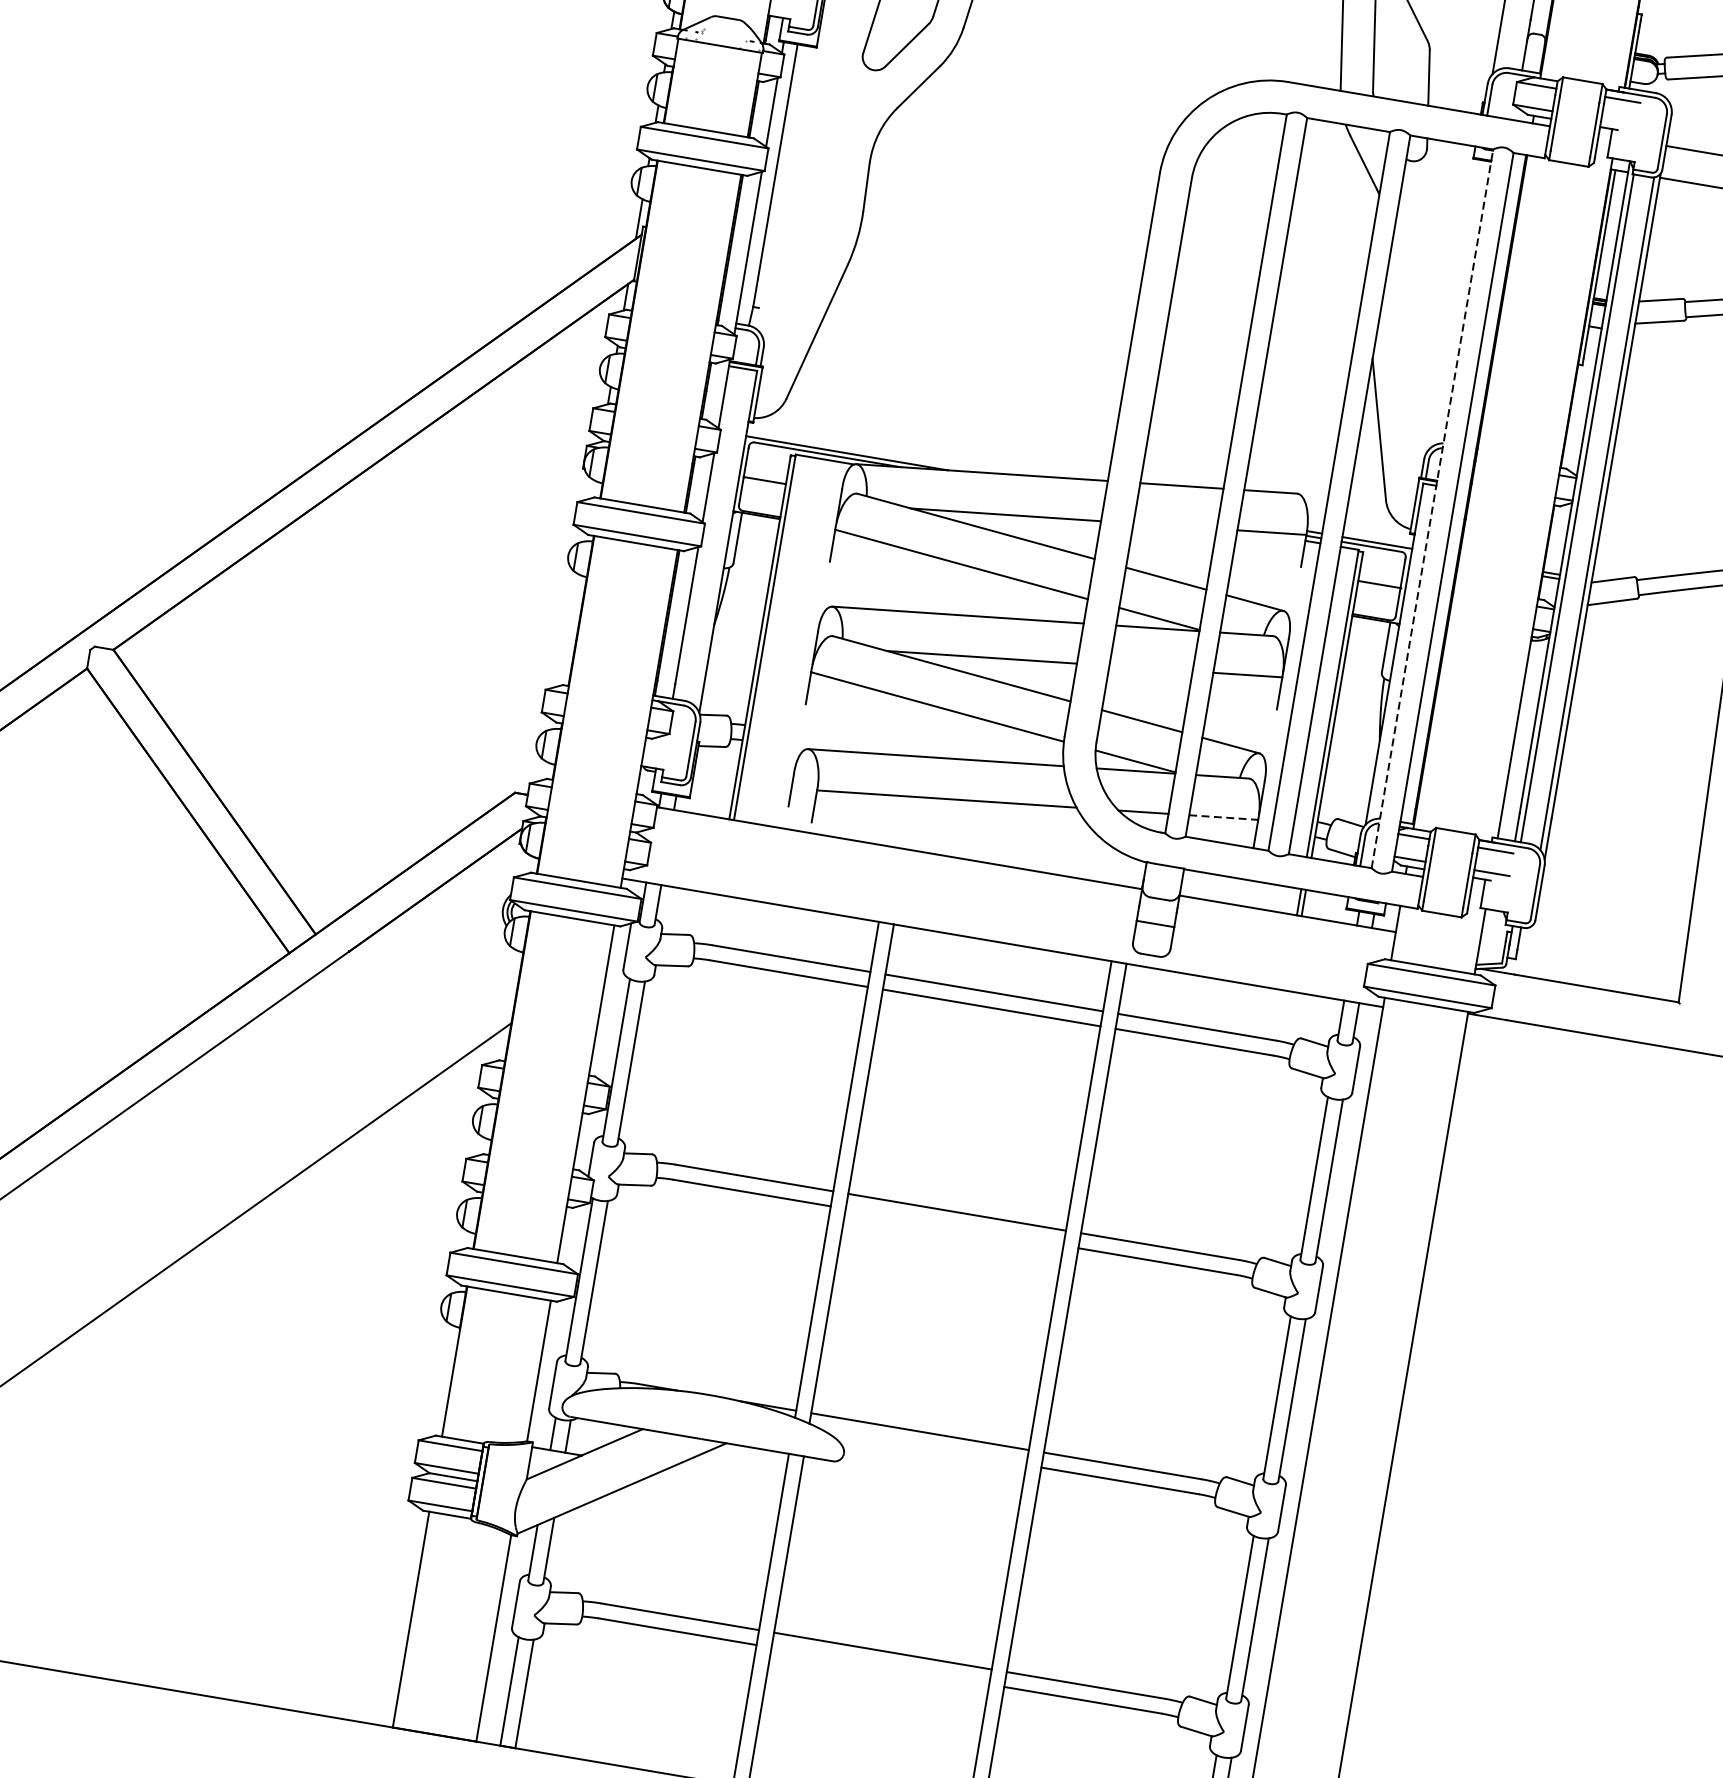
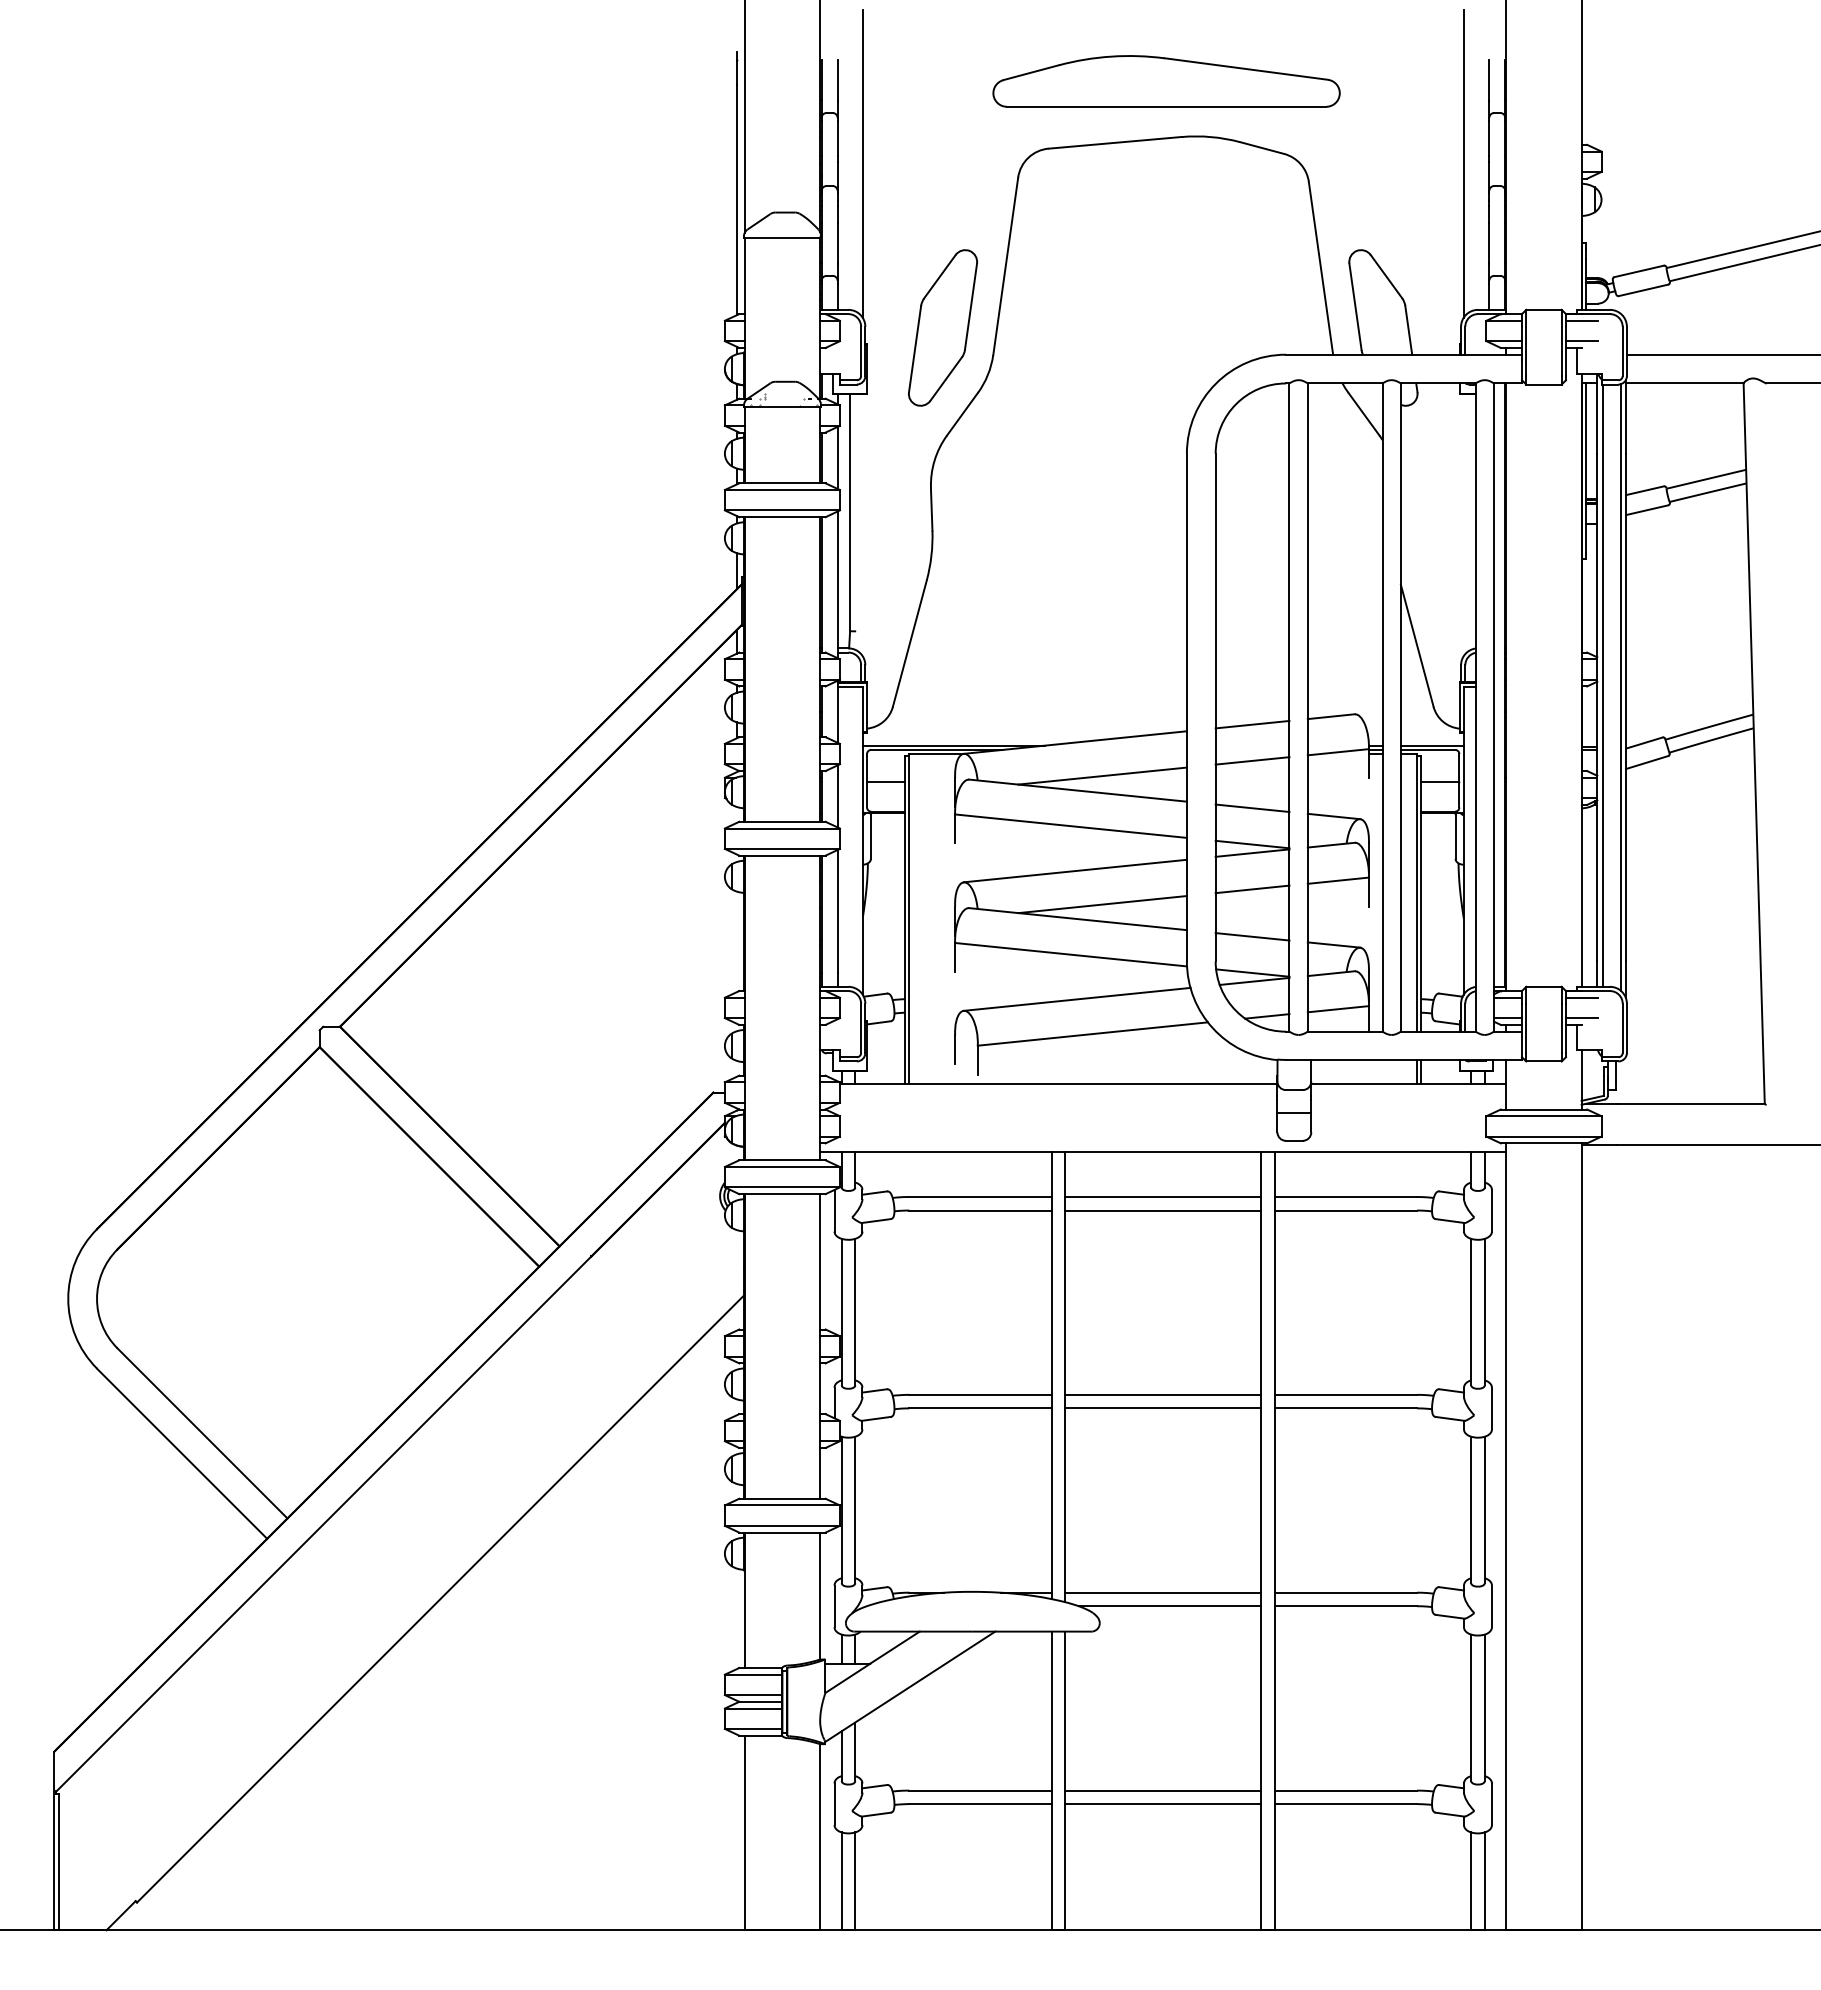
line: (1618, 122) -> (1581, 341), added
line: (1432, 508) -> (1475, 707), dashed -> solid
line: (1175, 525) -> (1252, 760), added
line: (1150, 668) -> (1252, 889), added
line: (1223, 817) -> (1338, 1009), dashed -> solid
line: (954, 1227) -> (1163, 1408), added
line: (924, 1448) -> (1169, 1606), added
line: (880, 1666) -> (1163, 1804), added

